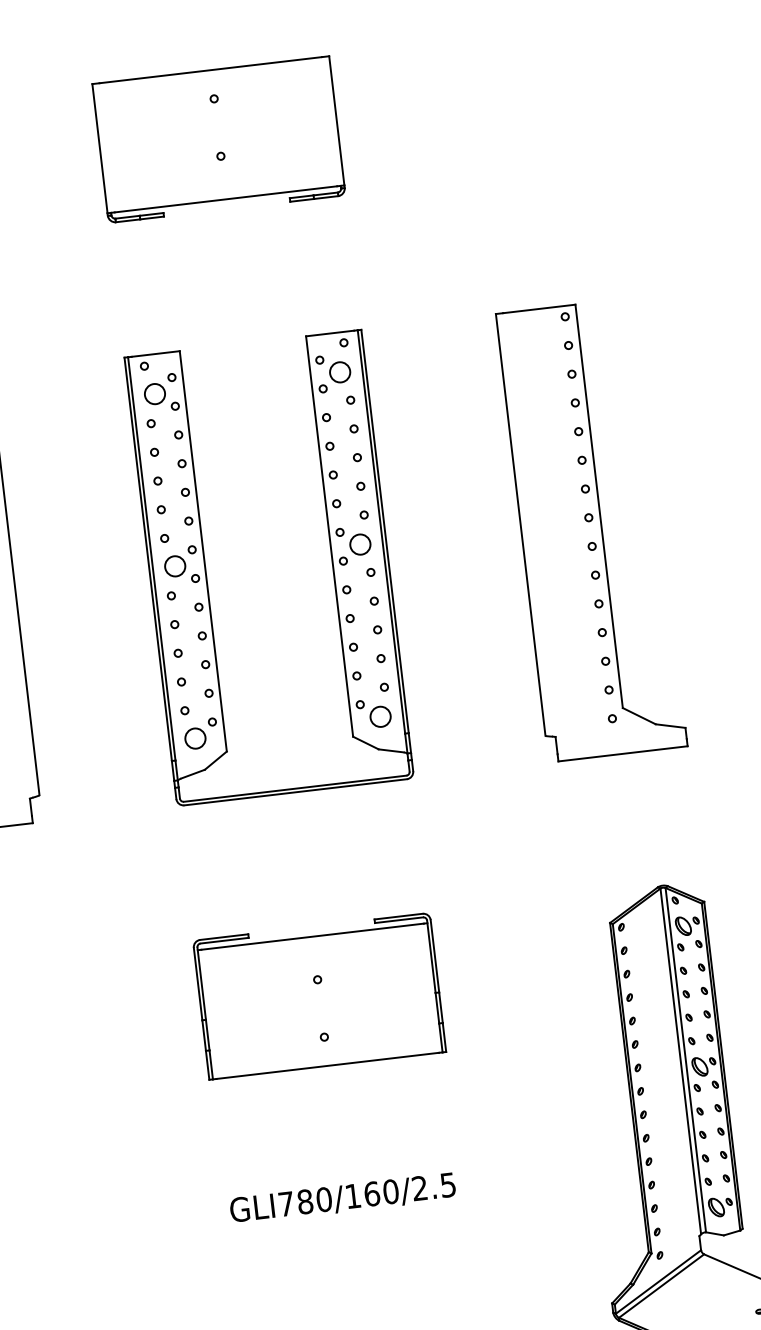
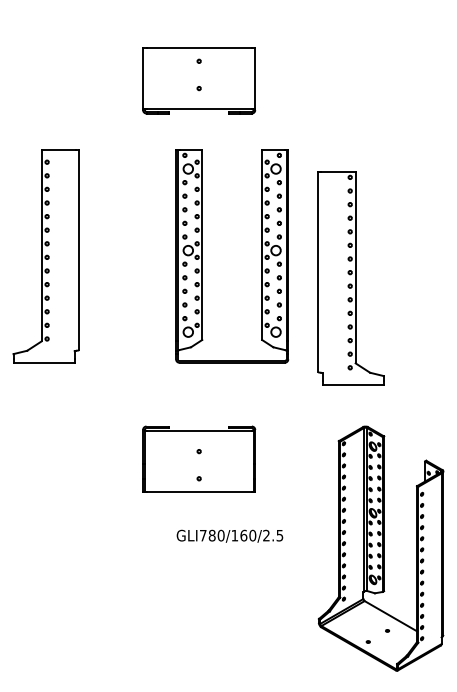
part: (219, 139) -> (199, 80), moved
part: (590, 530) -> (350, 278), moved
part: (331, 560) -> (261, 256), moved
text: (341, 1197) -> (229, 535), moved

